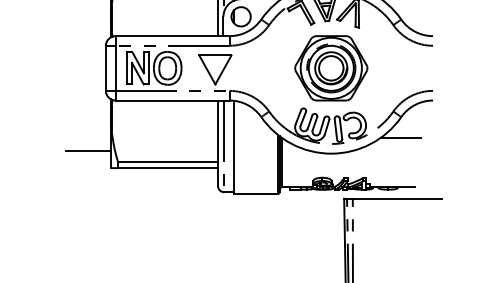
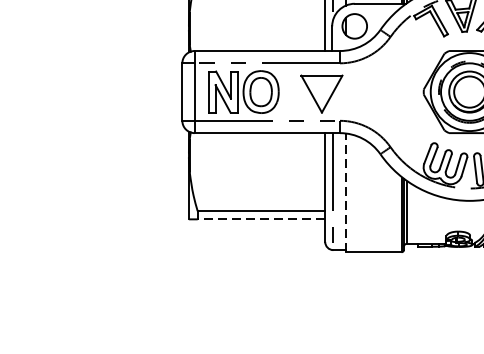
line: (234, 147) -> (346, 193), solid -> dashed
line: (88, 151) -> (160, 198), removed
line: (167, 168) -> (260, 219), solid -> dashed

